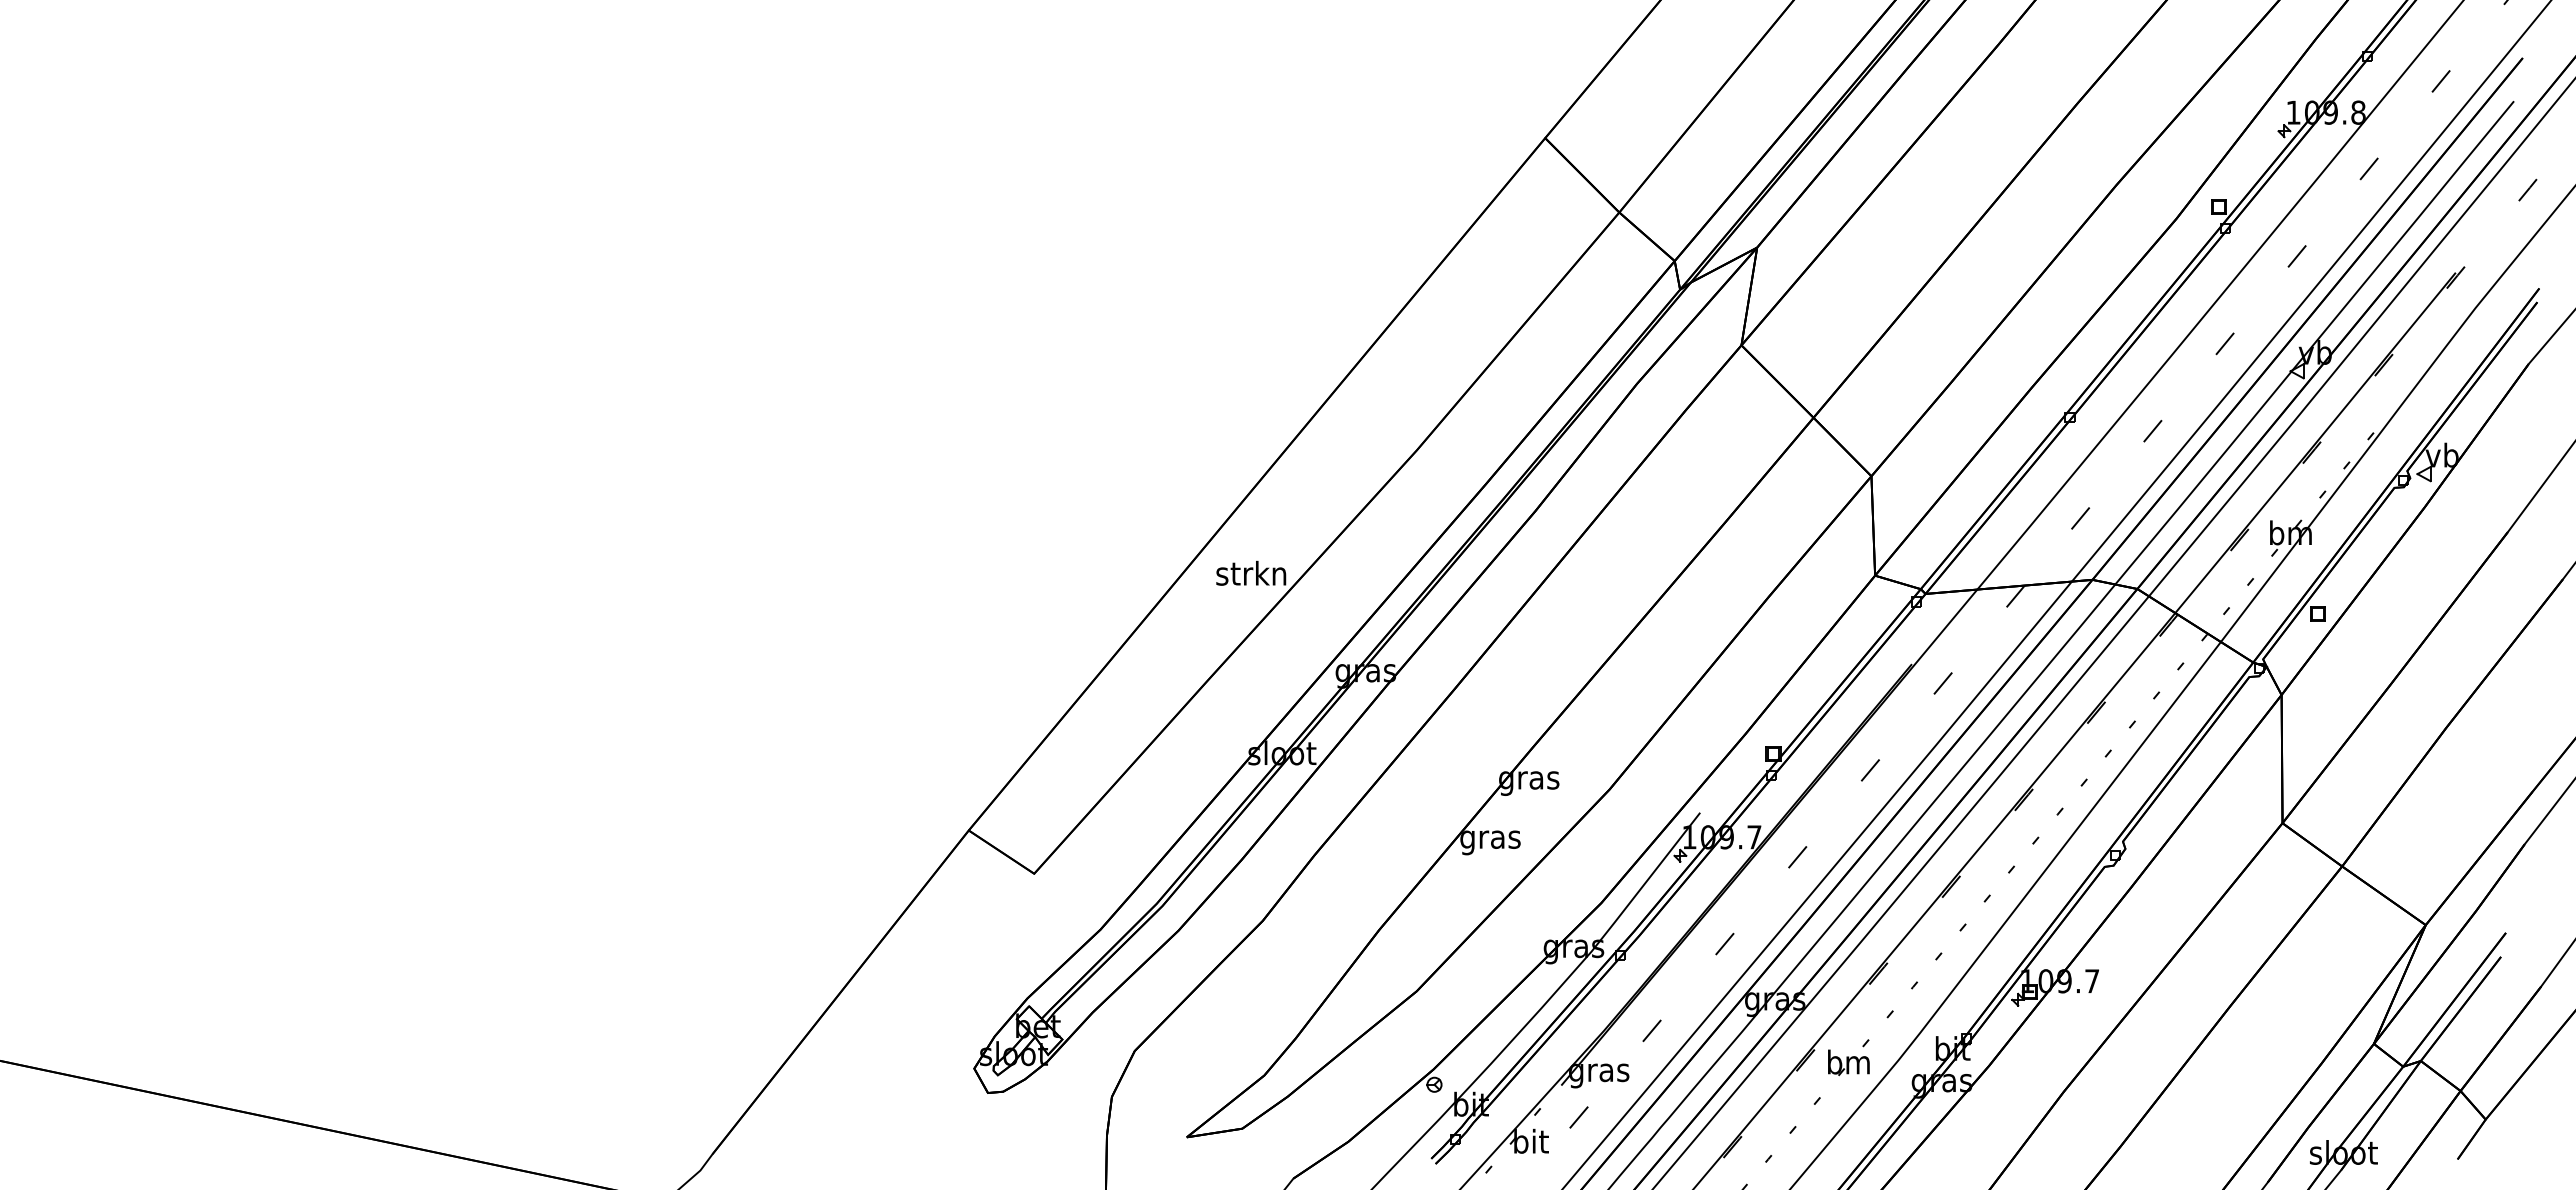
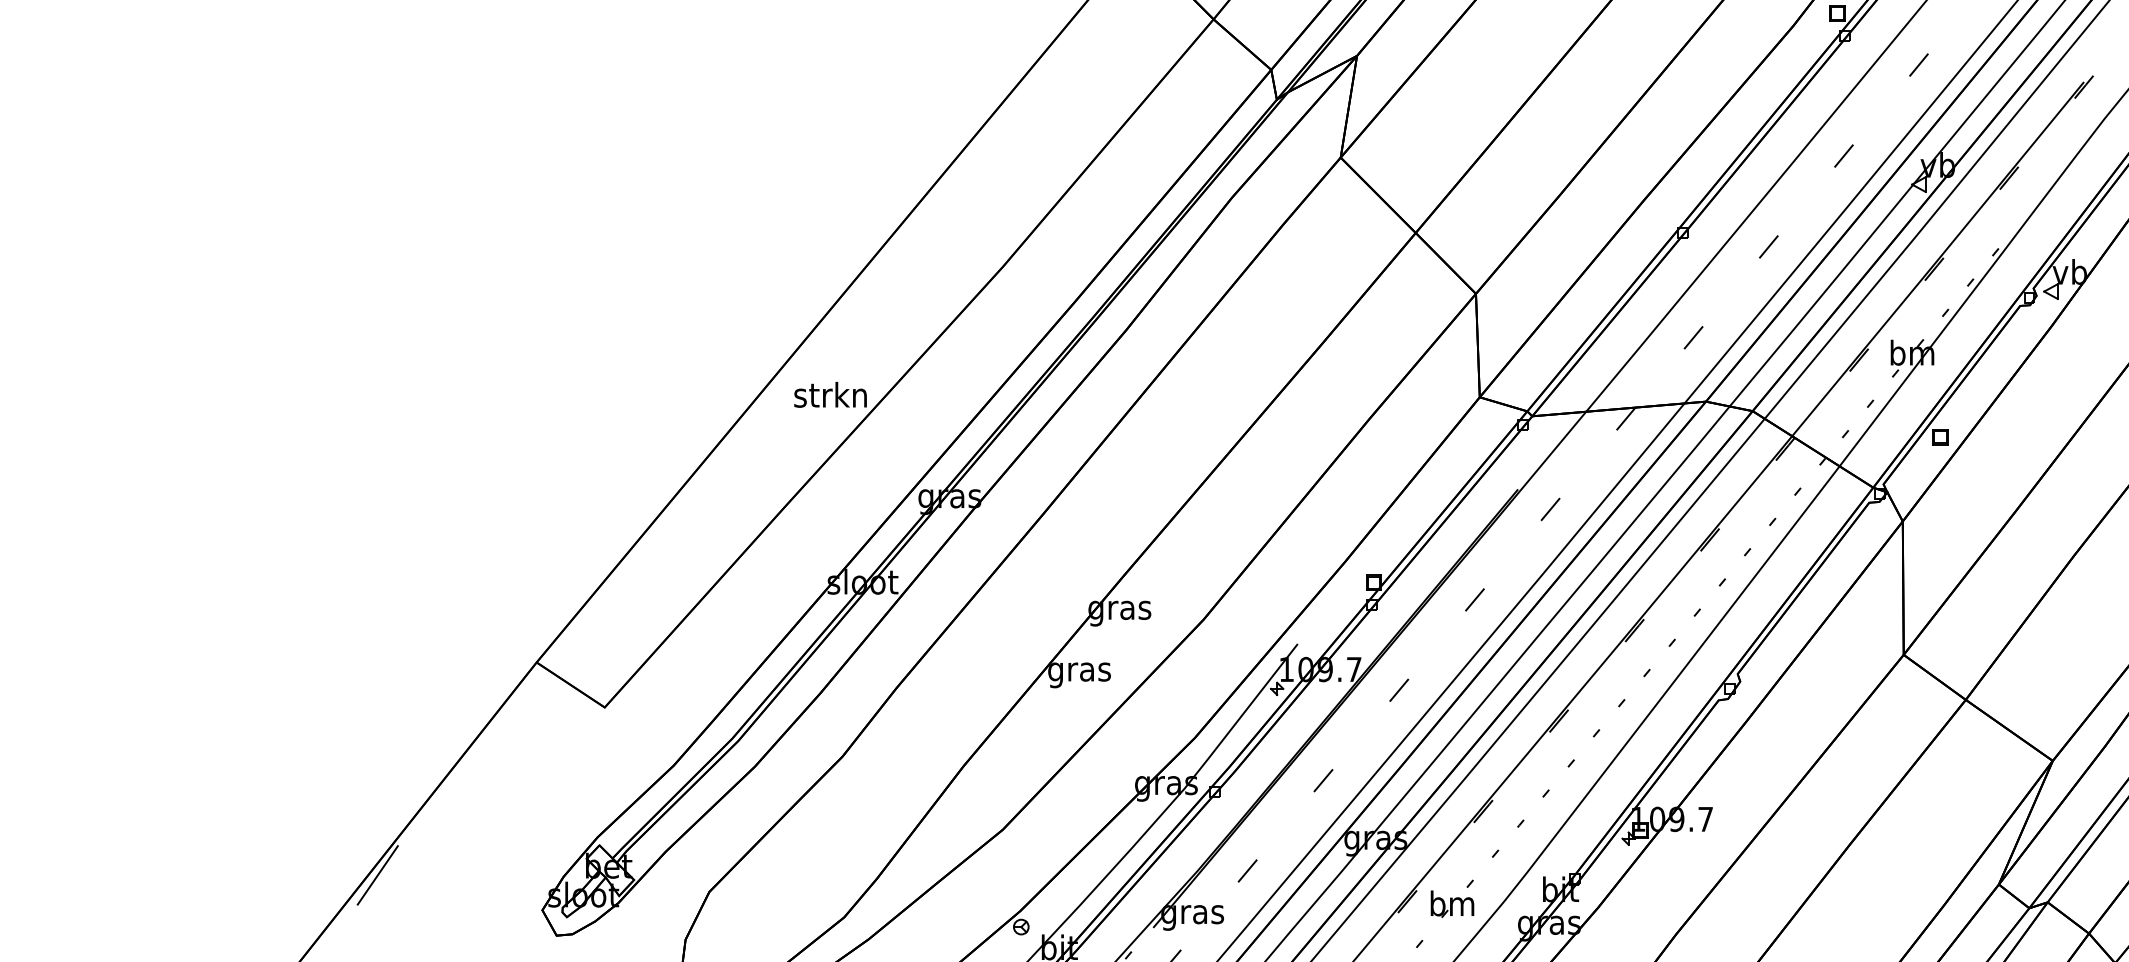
line: (815, 1035) -> (377, 875), added

